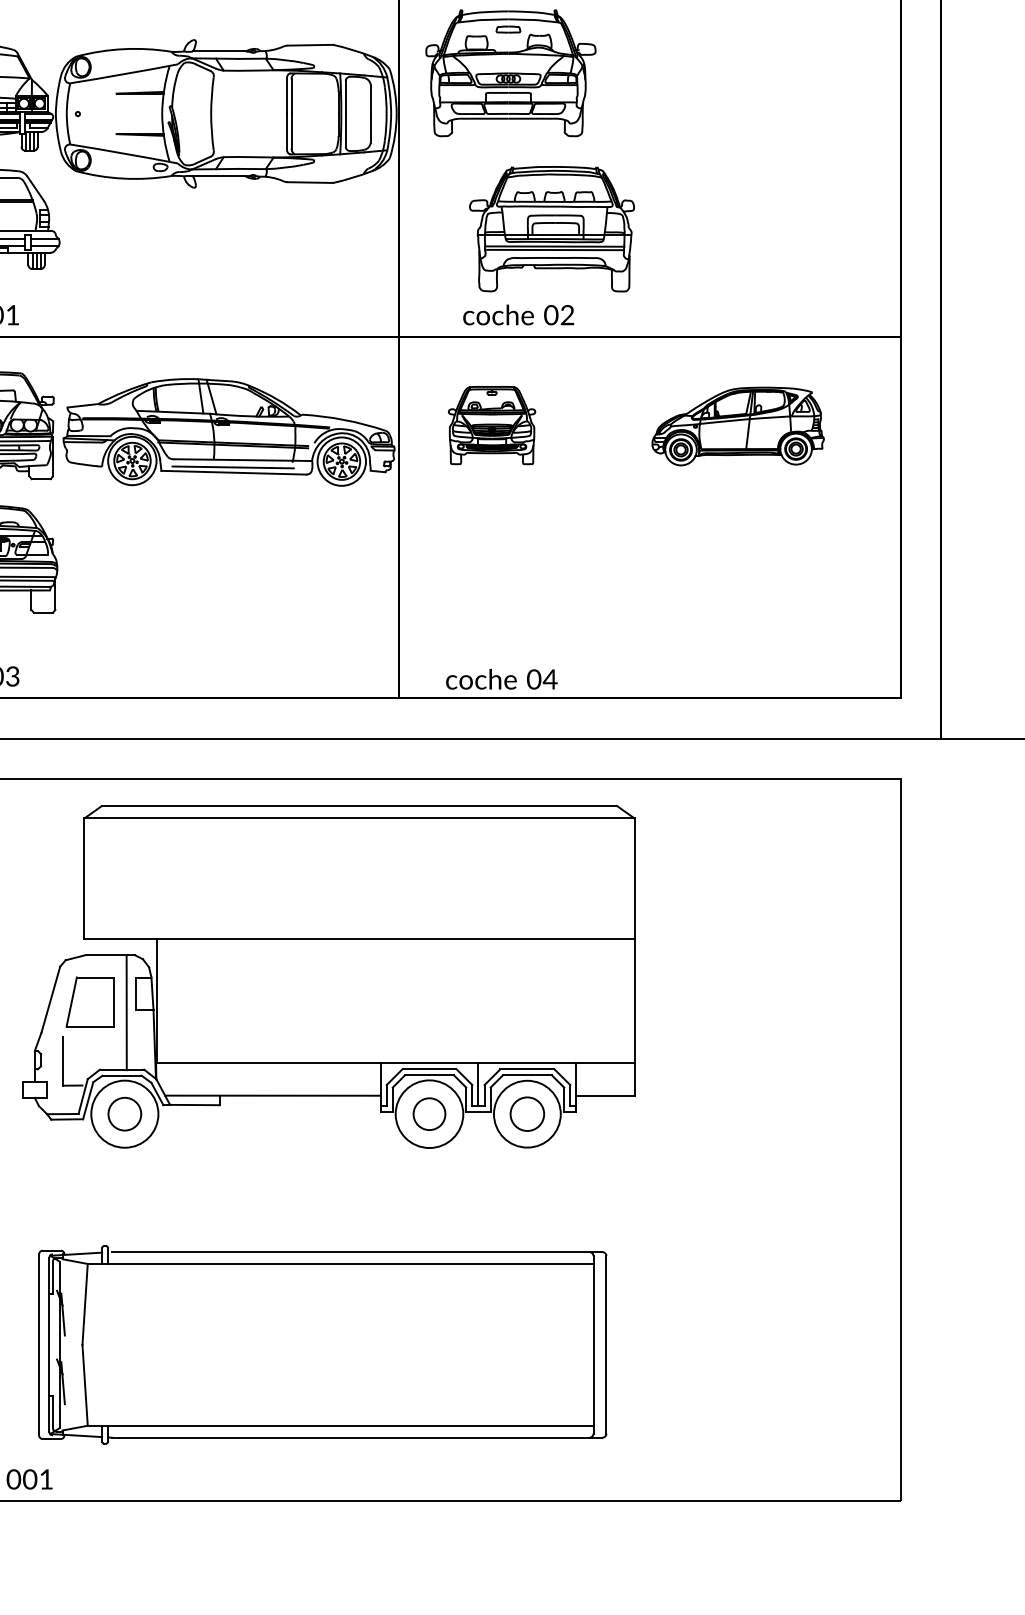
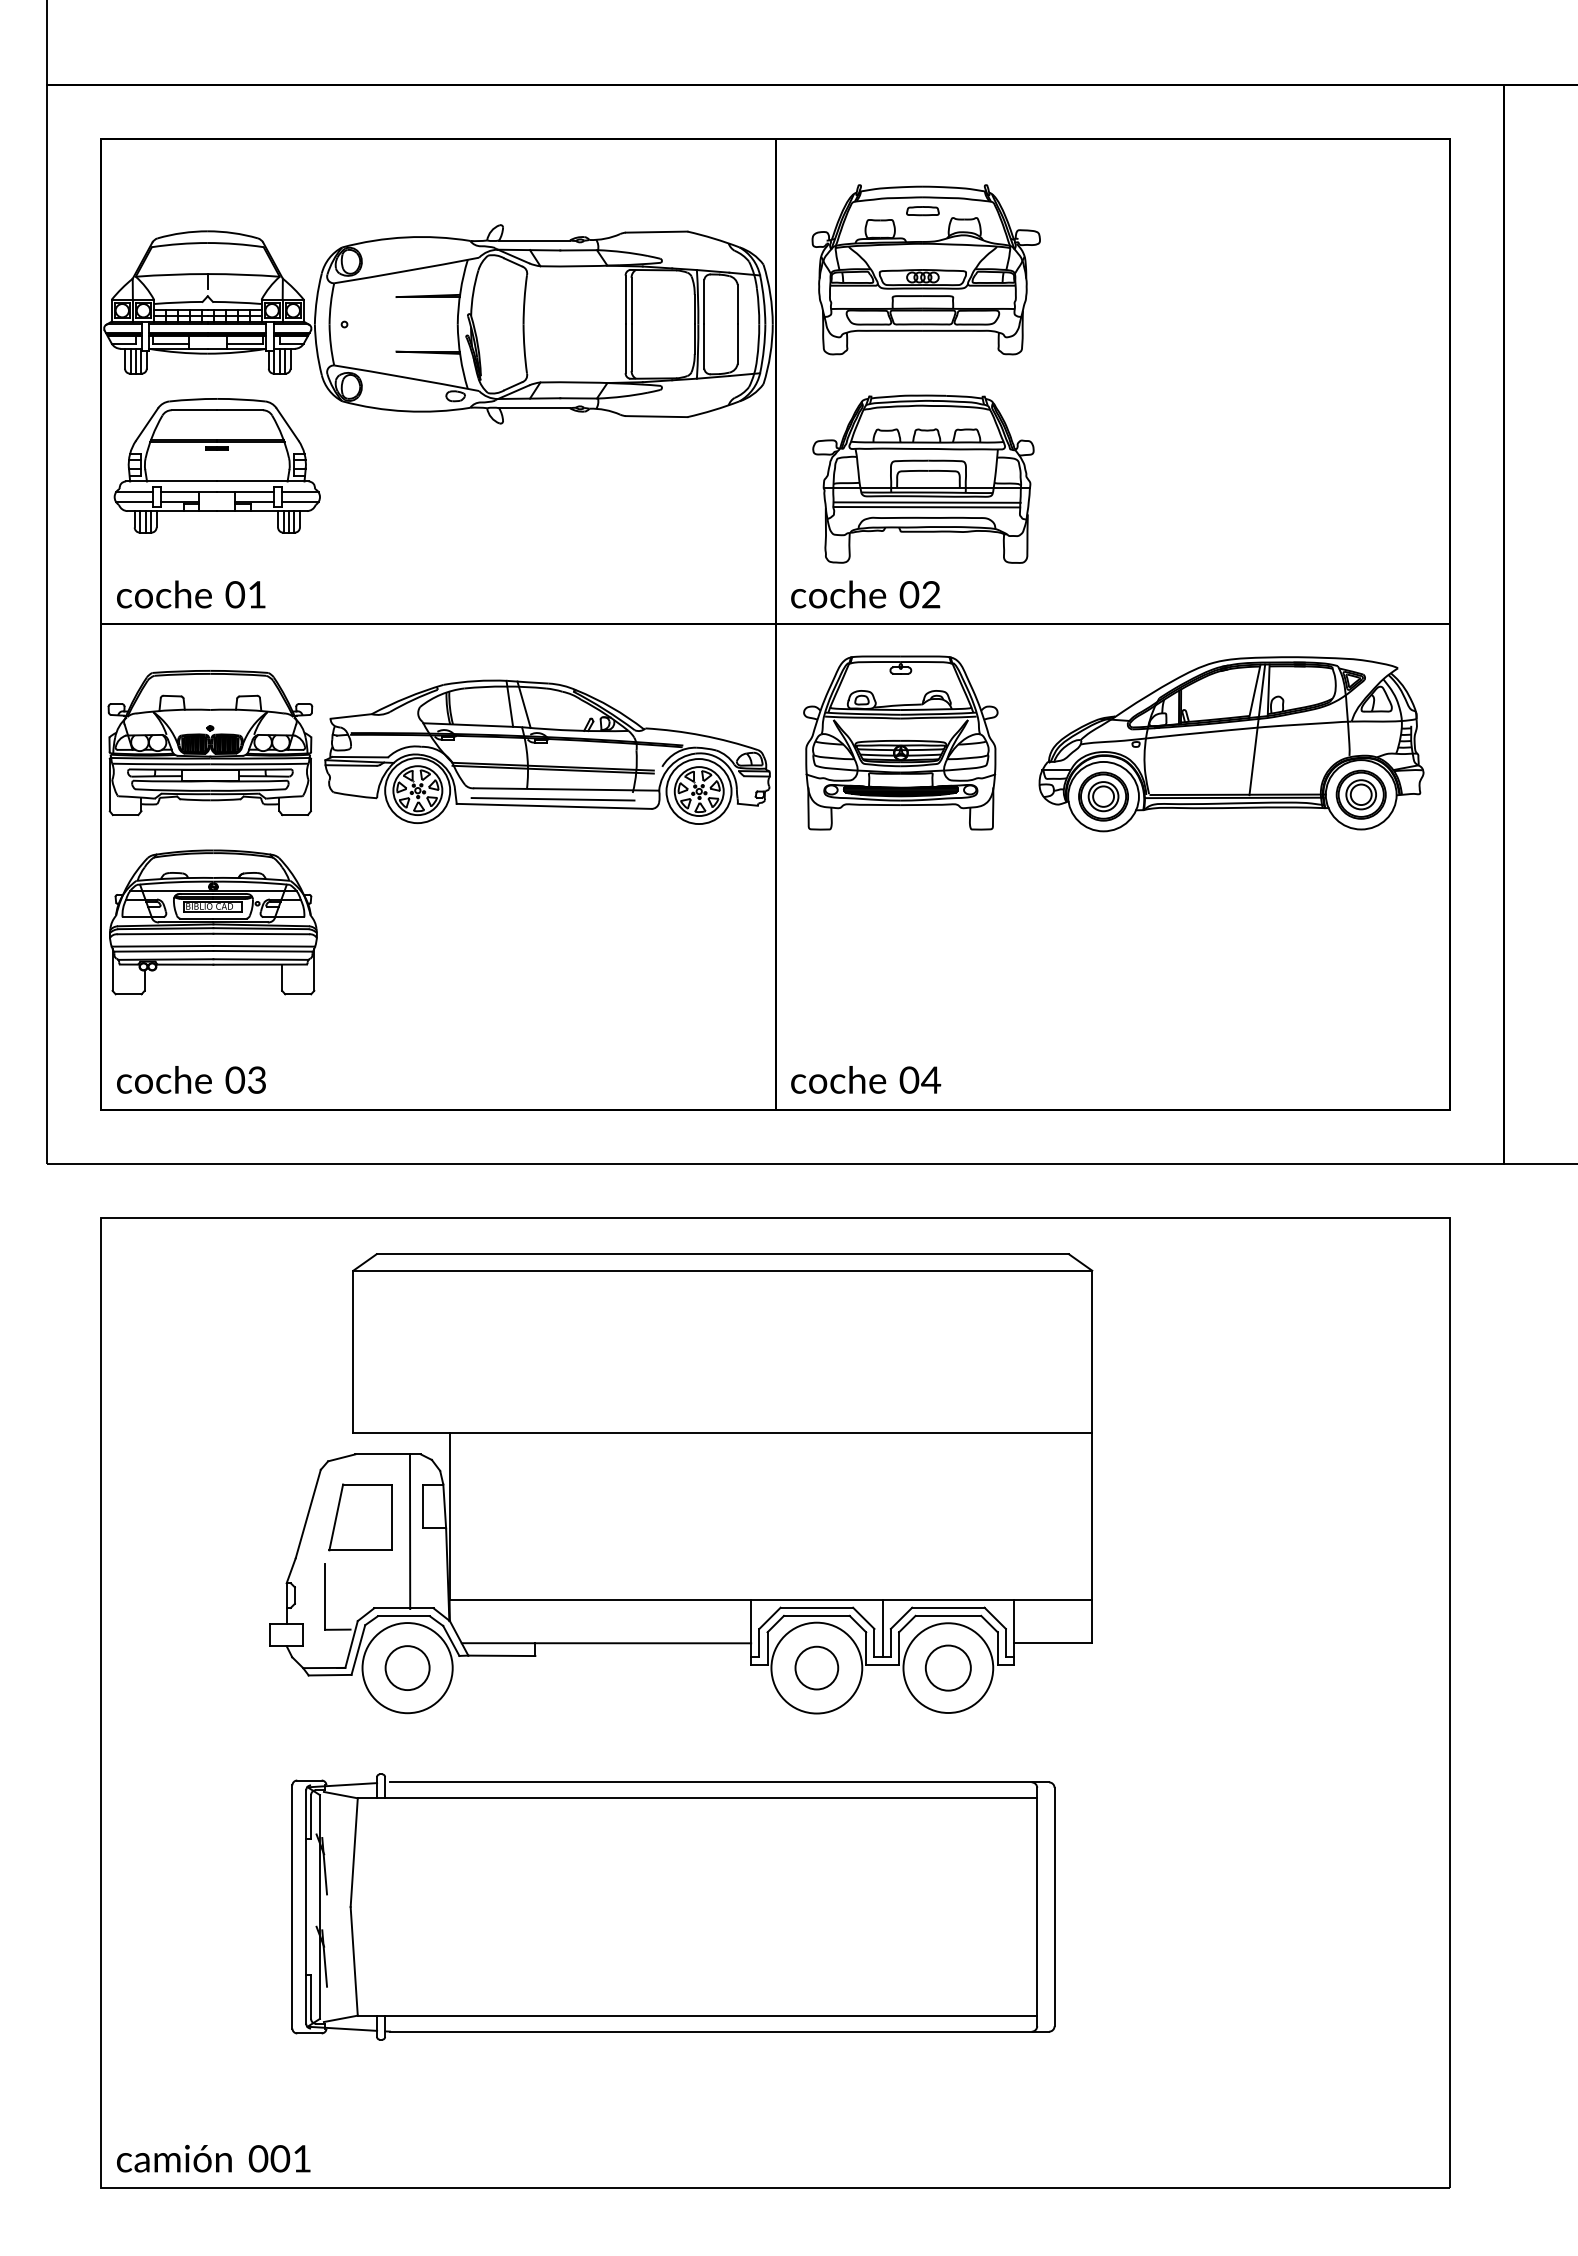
part: (552, 228) -> (923, 478), moved
text: (518, 314) -> (865, 594), moved
part: (491, 425) -> (900, 742), size x1.67
part: (738, 426) -> (1231, 744), size x1.67
text: (502, 679) -> (866, 1079), moved
part: (322, 1344) -> (673, 1906), moved

